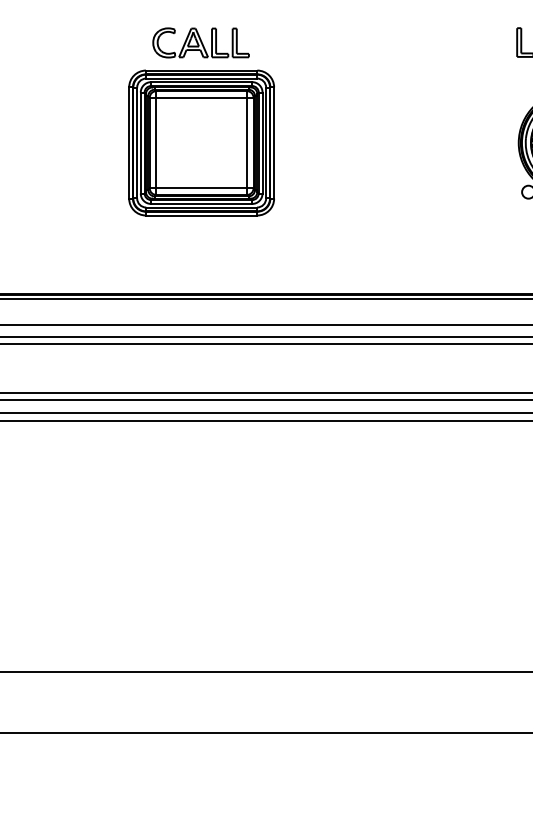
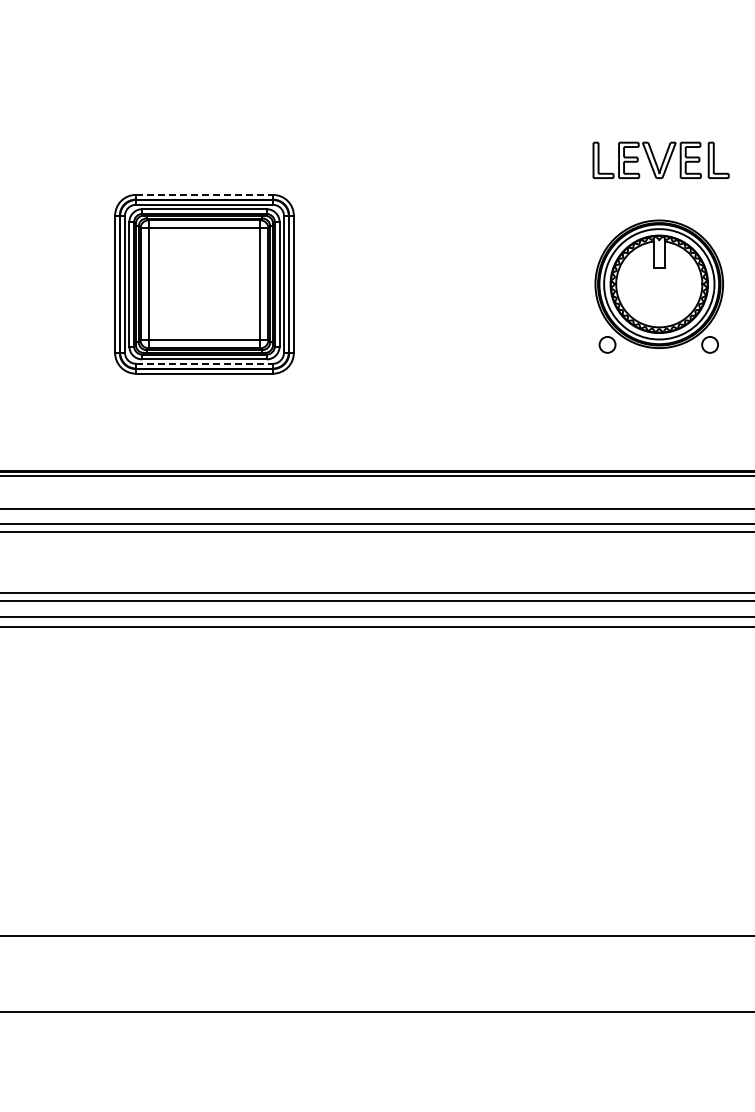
part: (200, 42) -> (203, 160), removed
line: (201, 70) -> (204, 194), solid -> dashed
line: (202, 207) -> (205, 363), solid -> dashed

